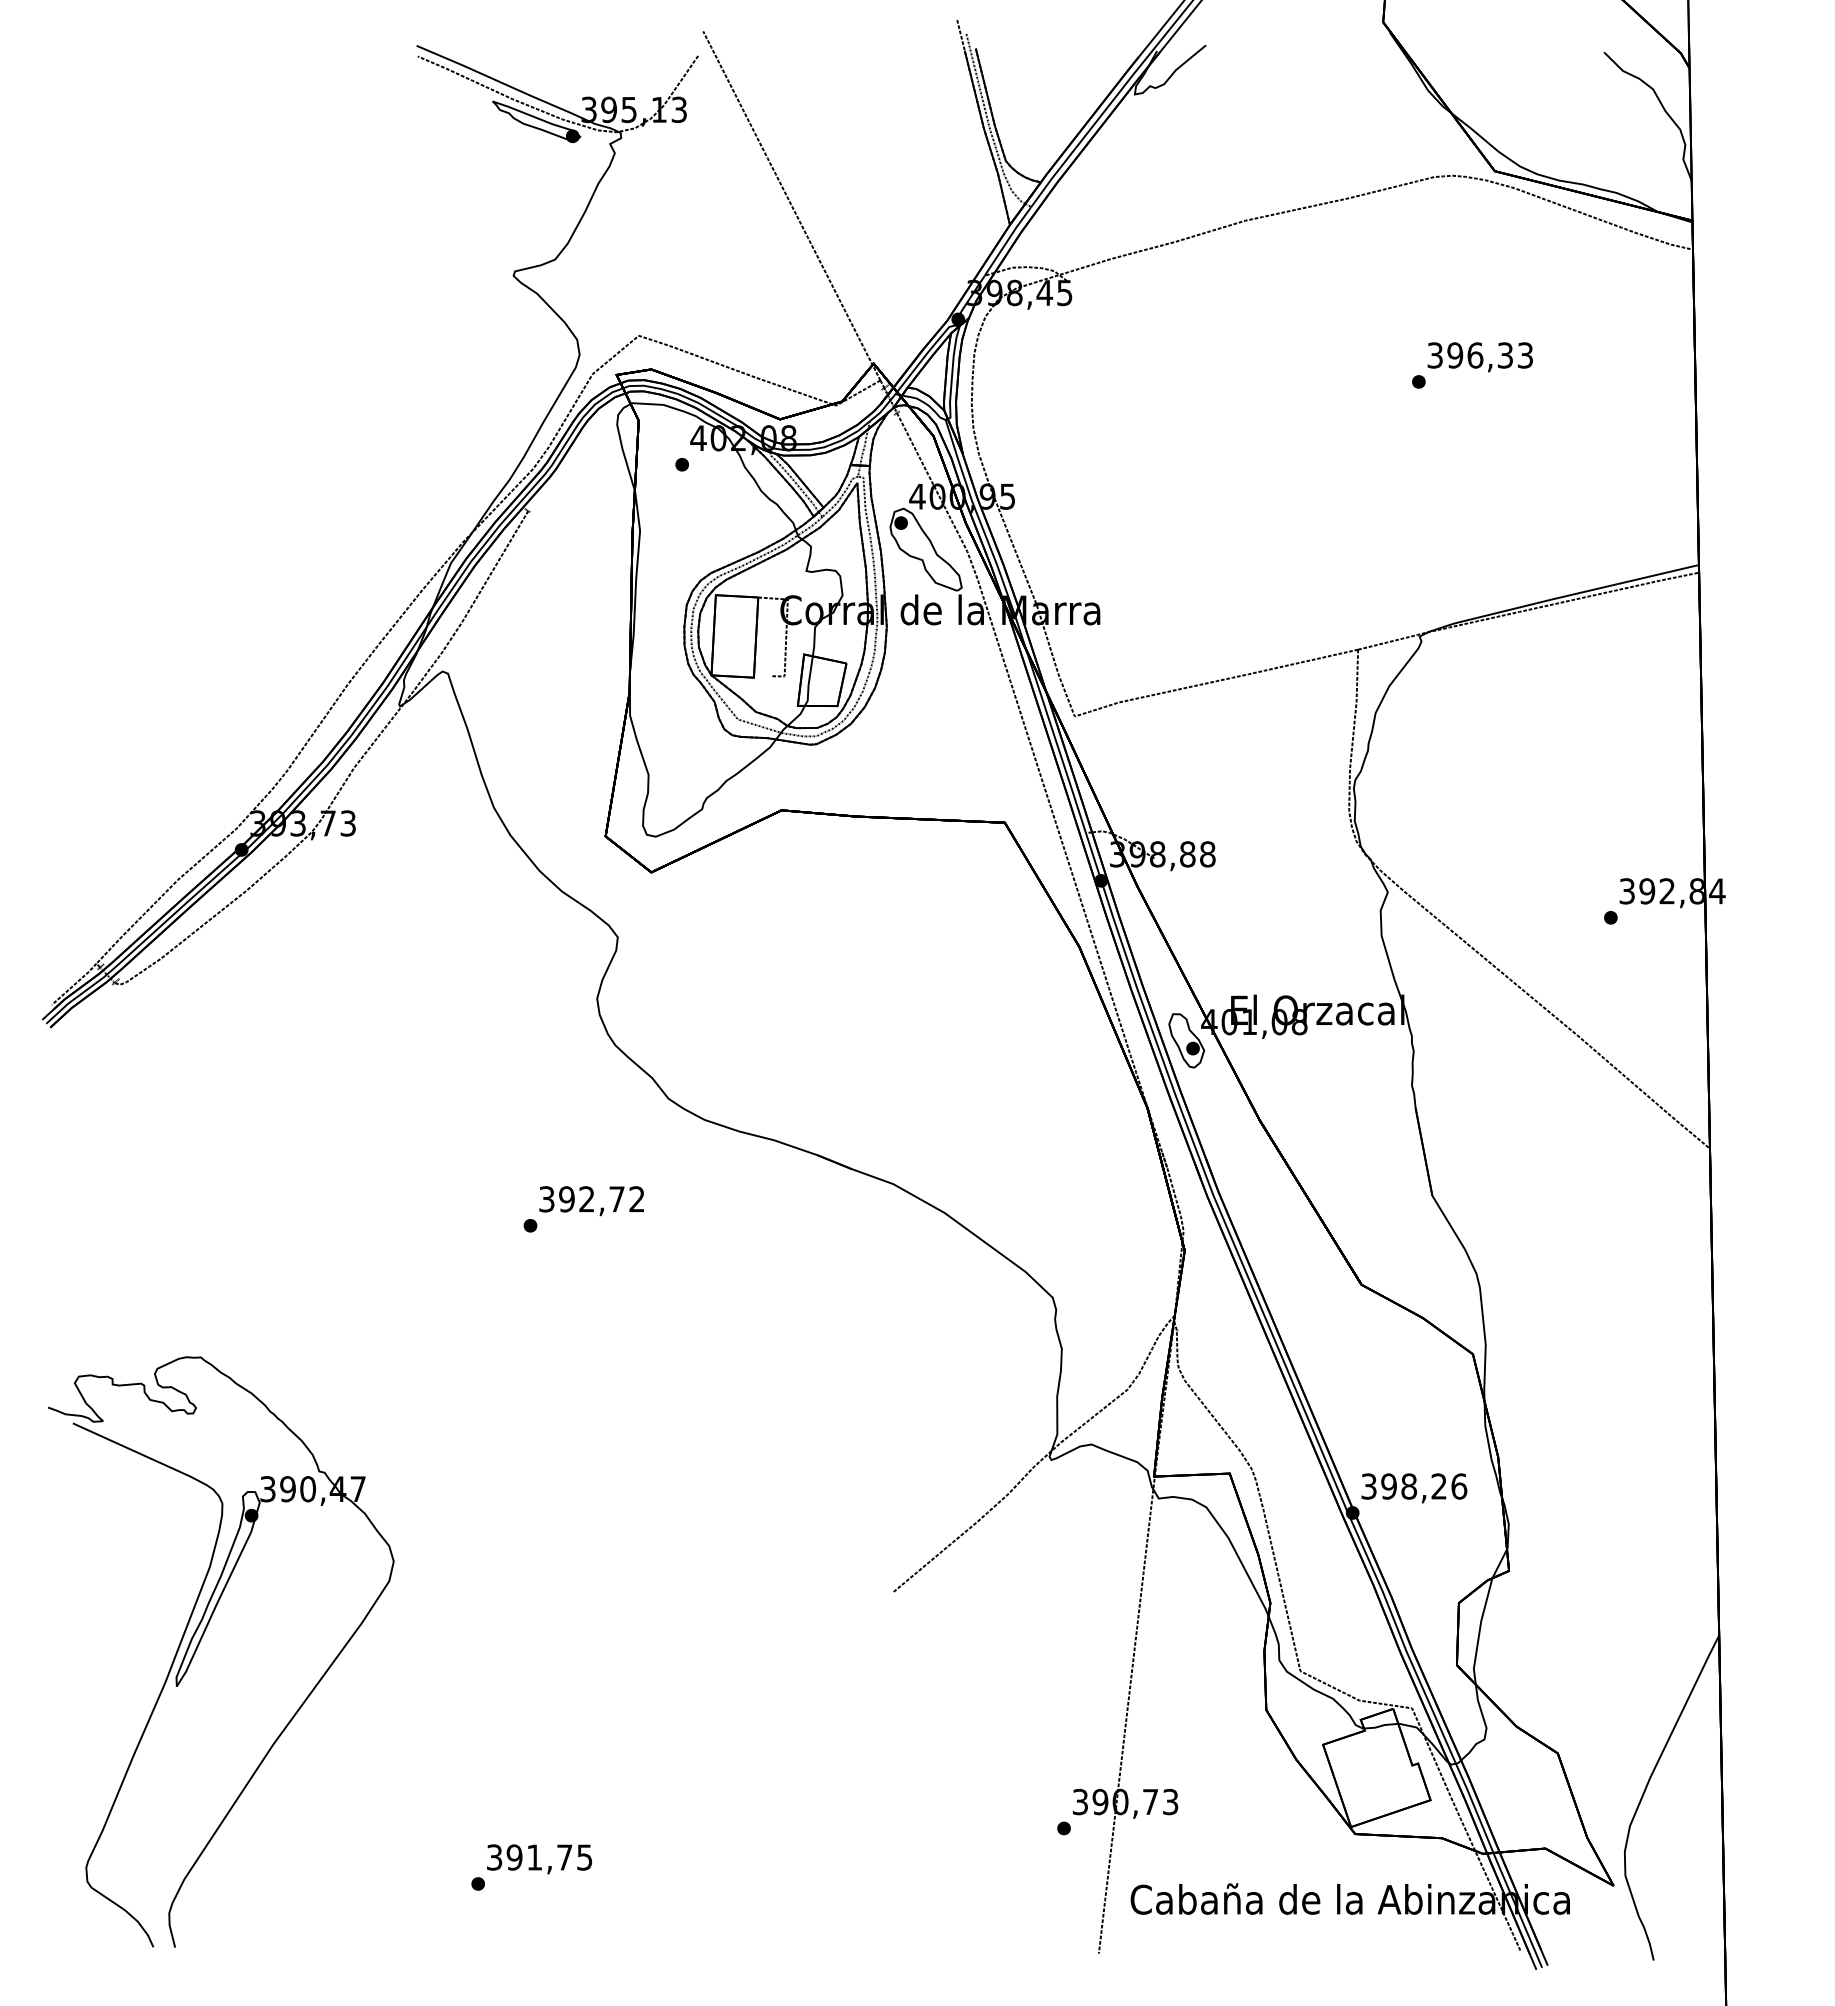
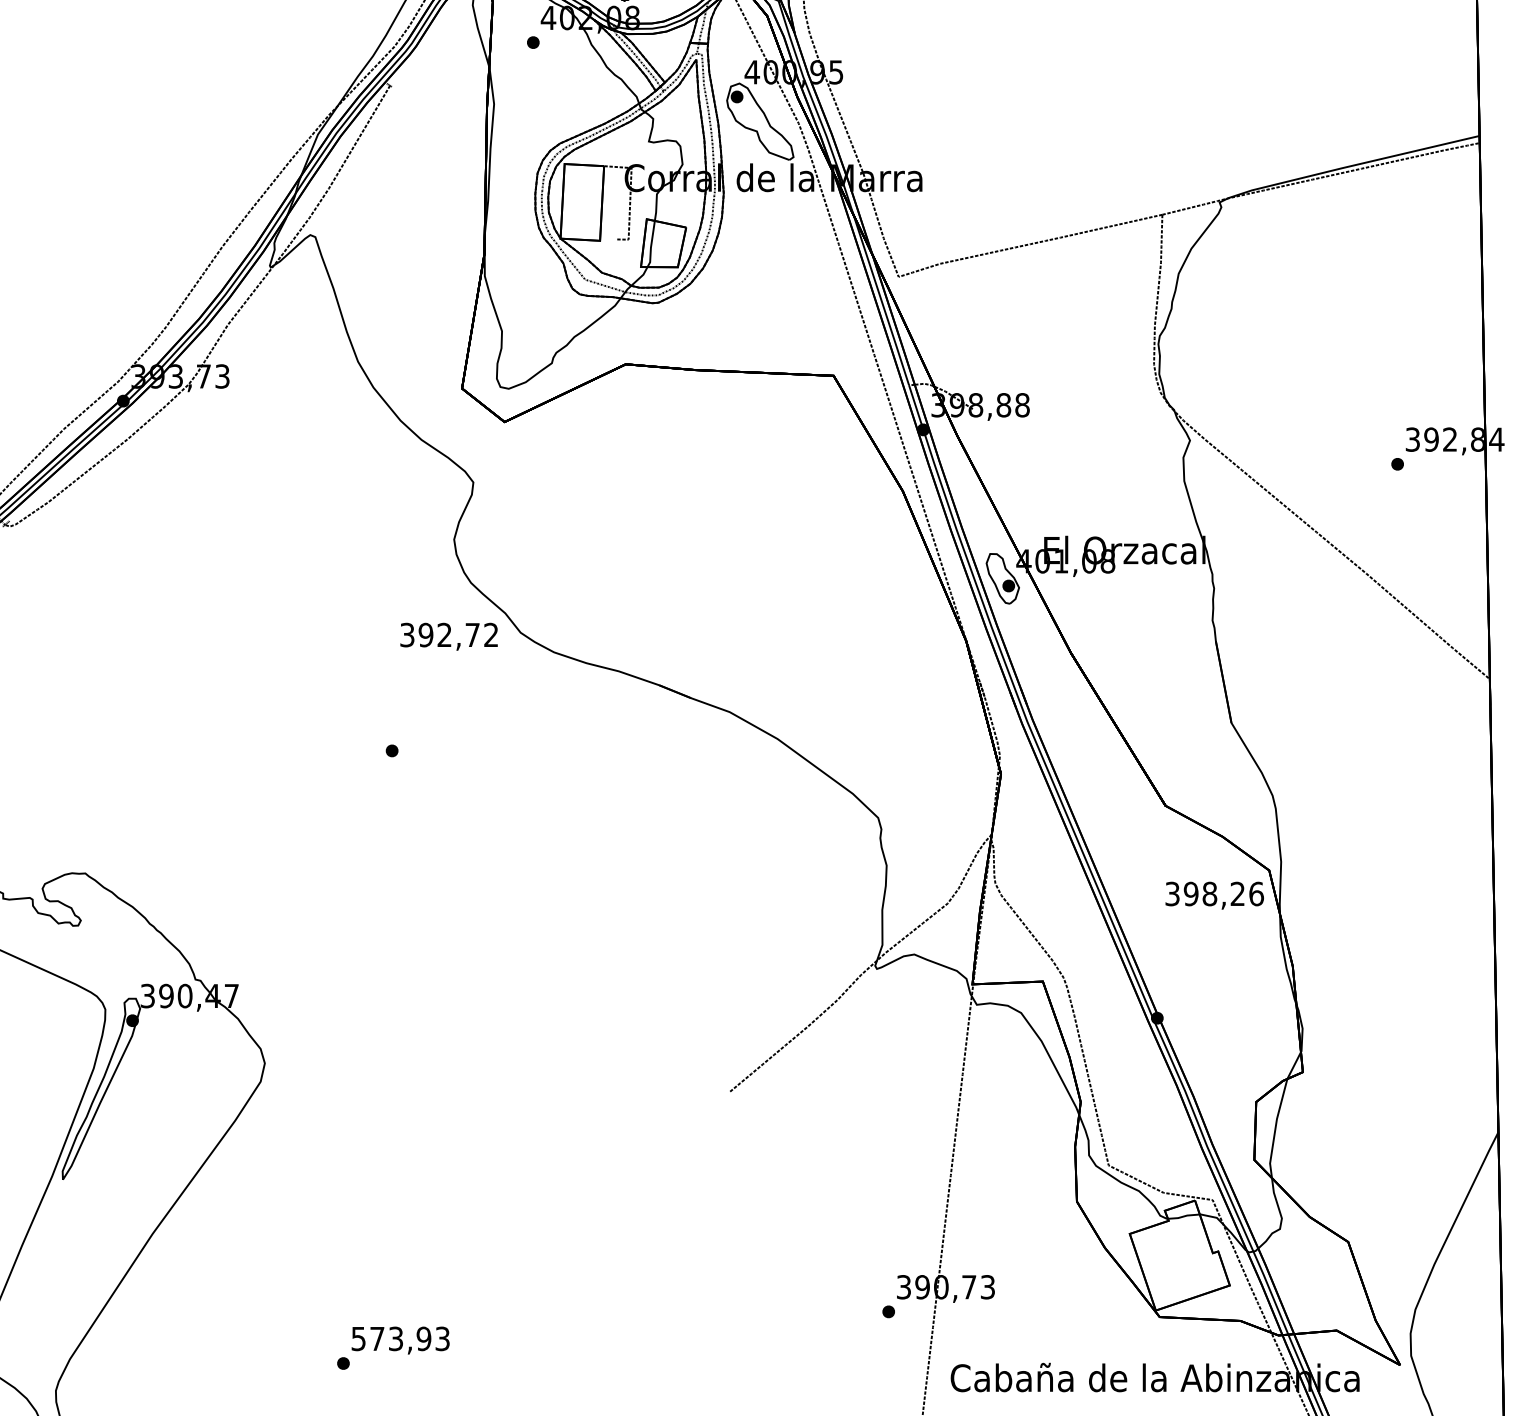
text: (591, 1201) -> (448, 637), moved
text: (1414, 1488) -> (1214, 895), moved
text: (539, 1857) -> (400, 1338), 391,75 -> 573,93

